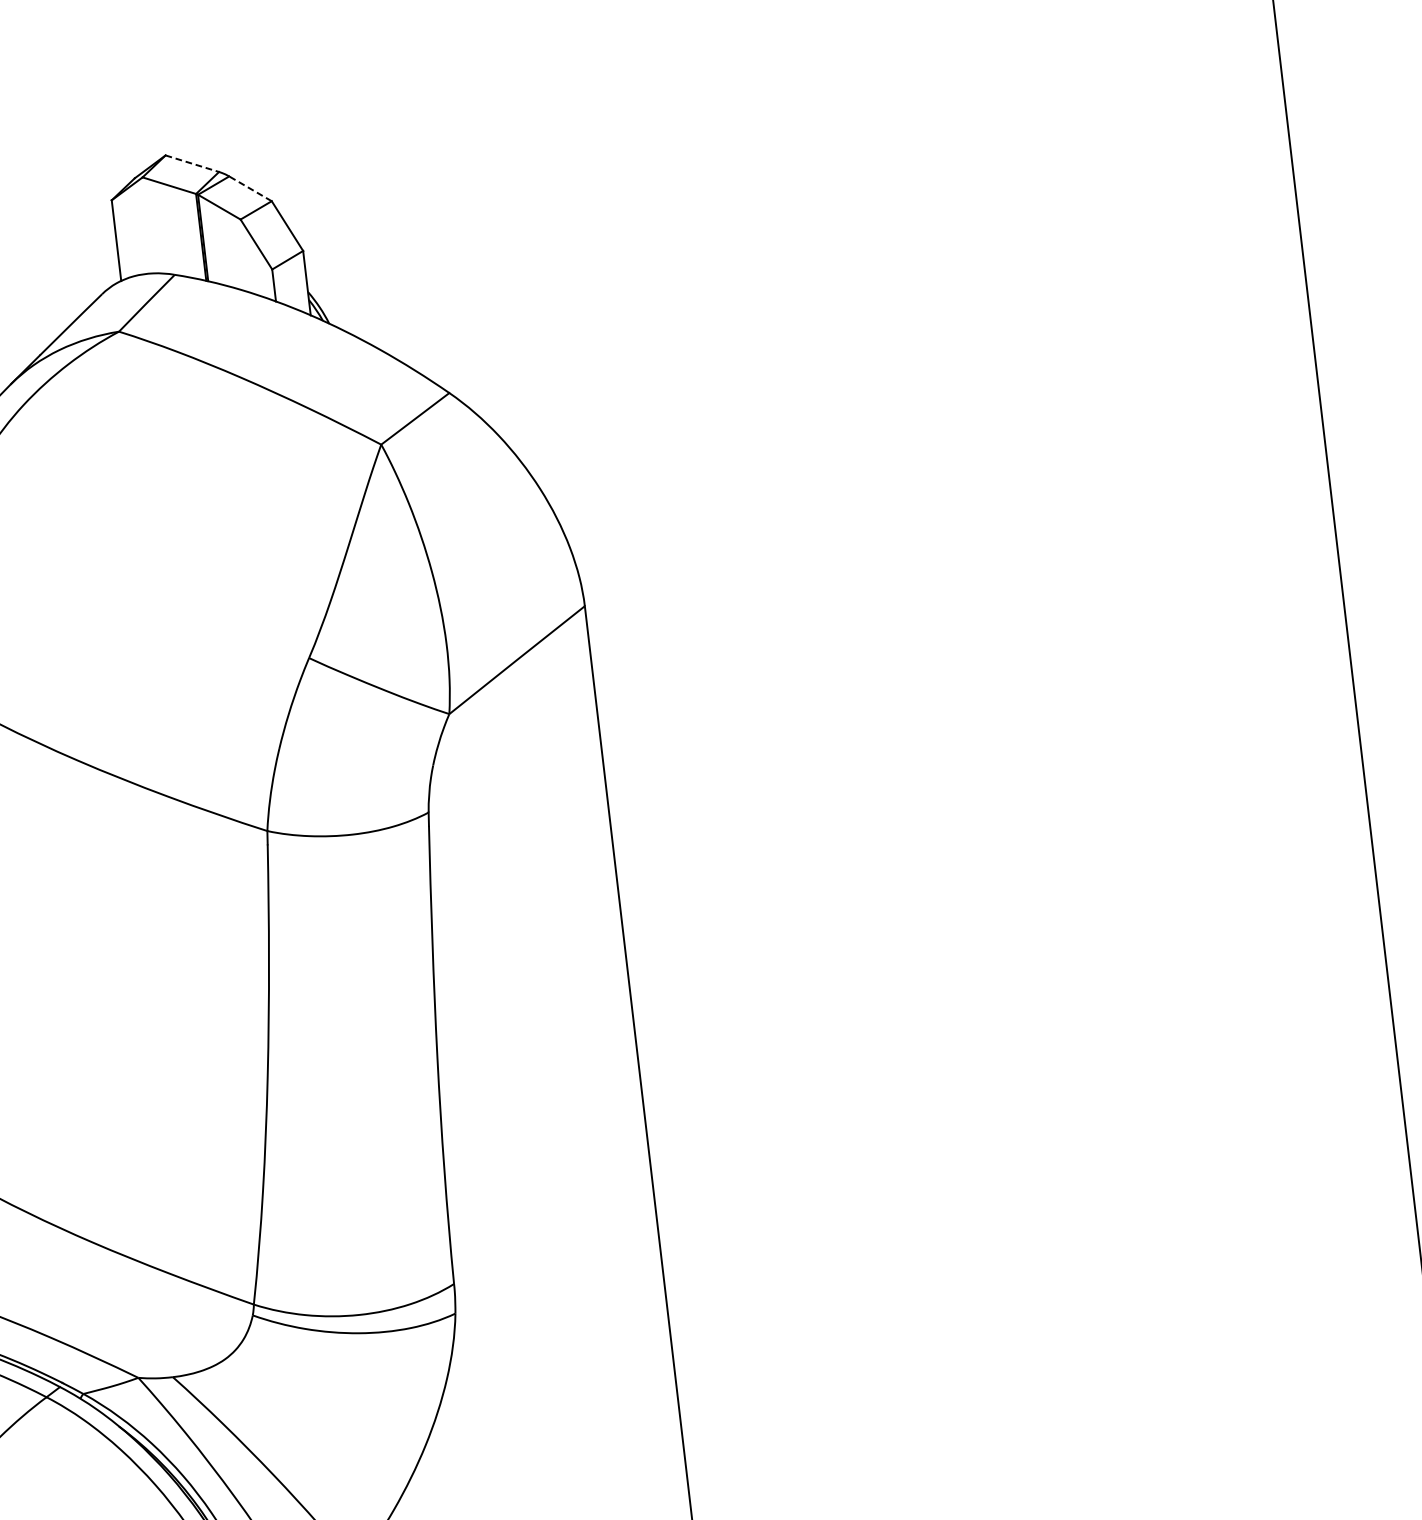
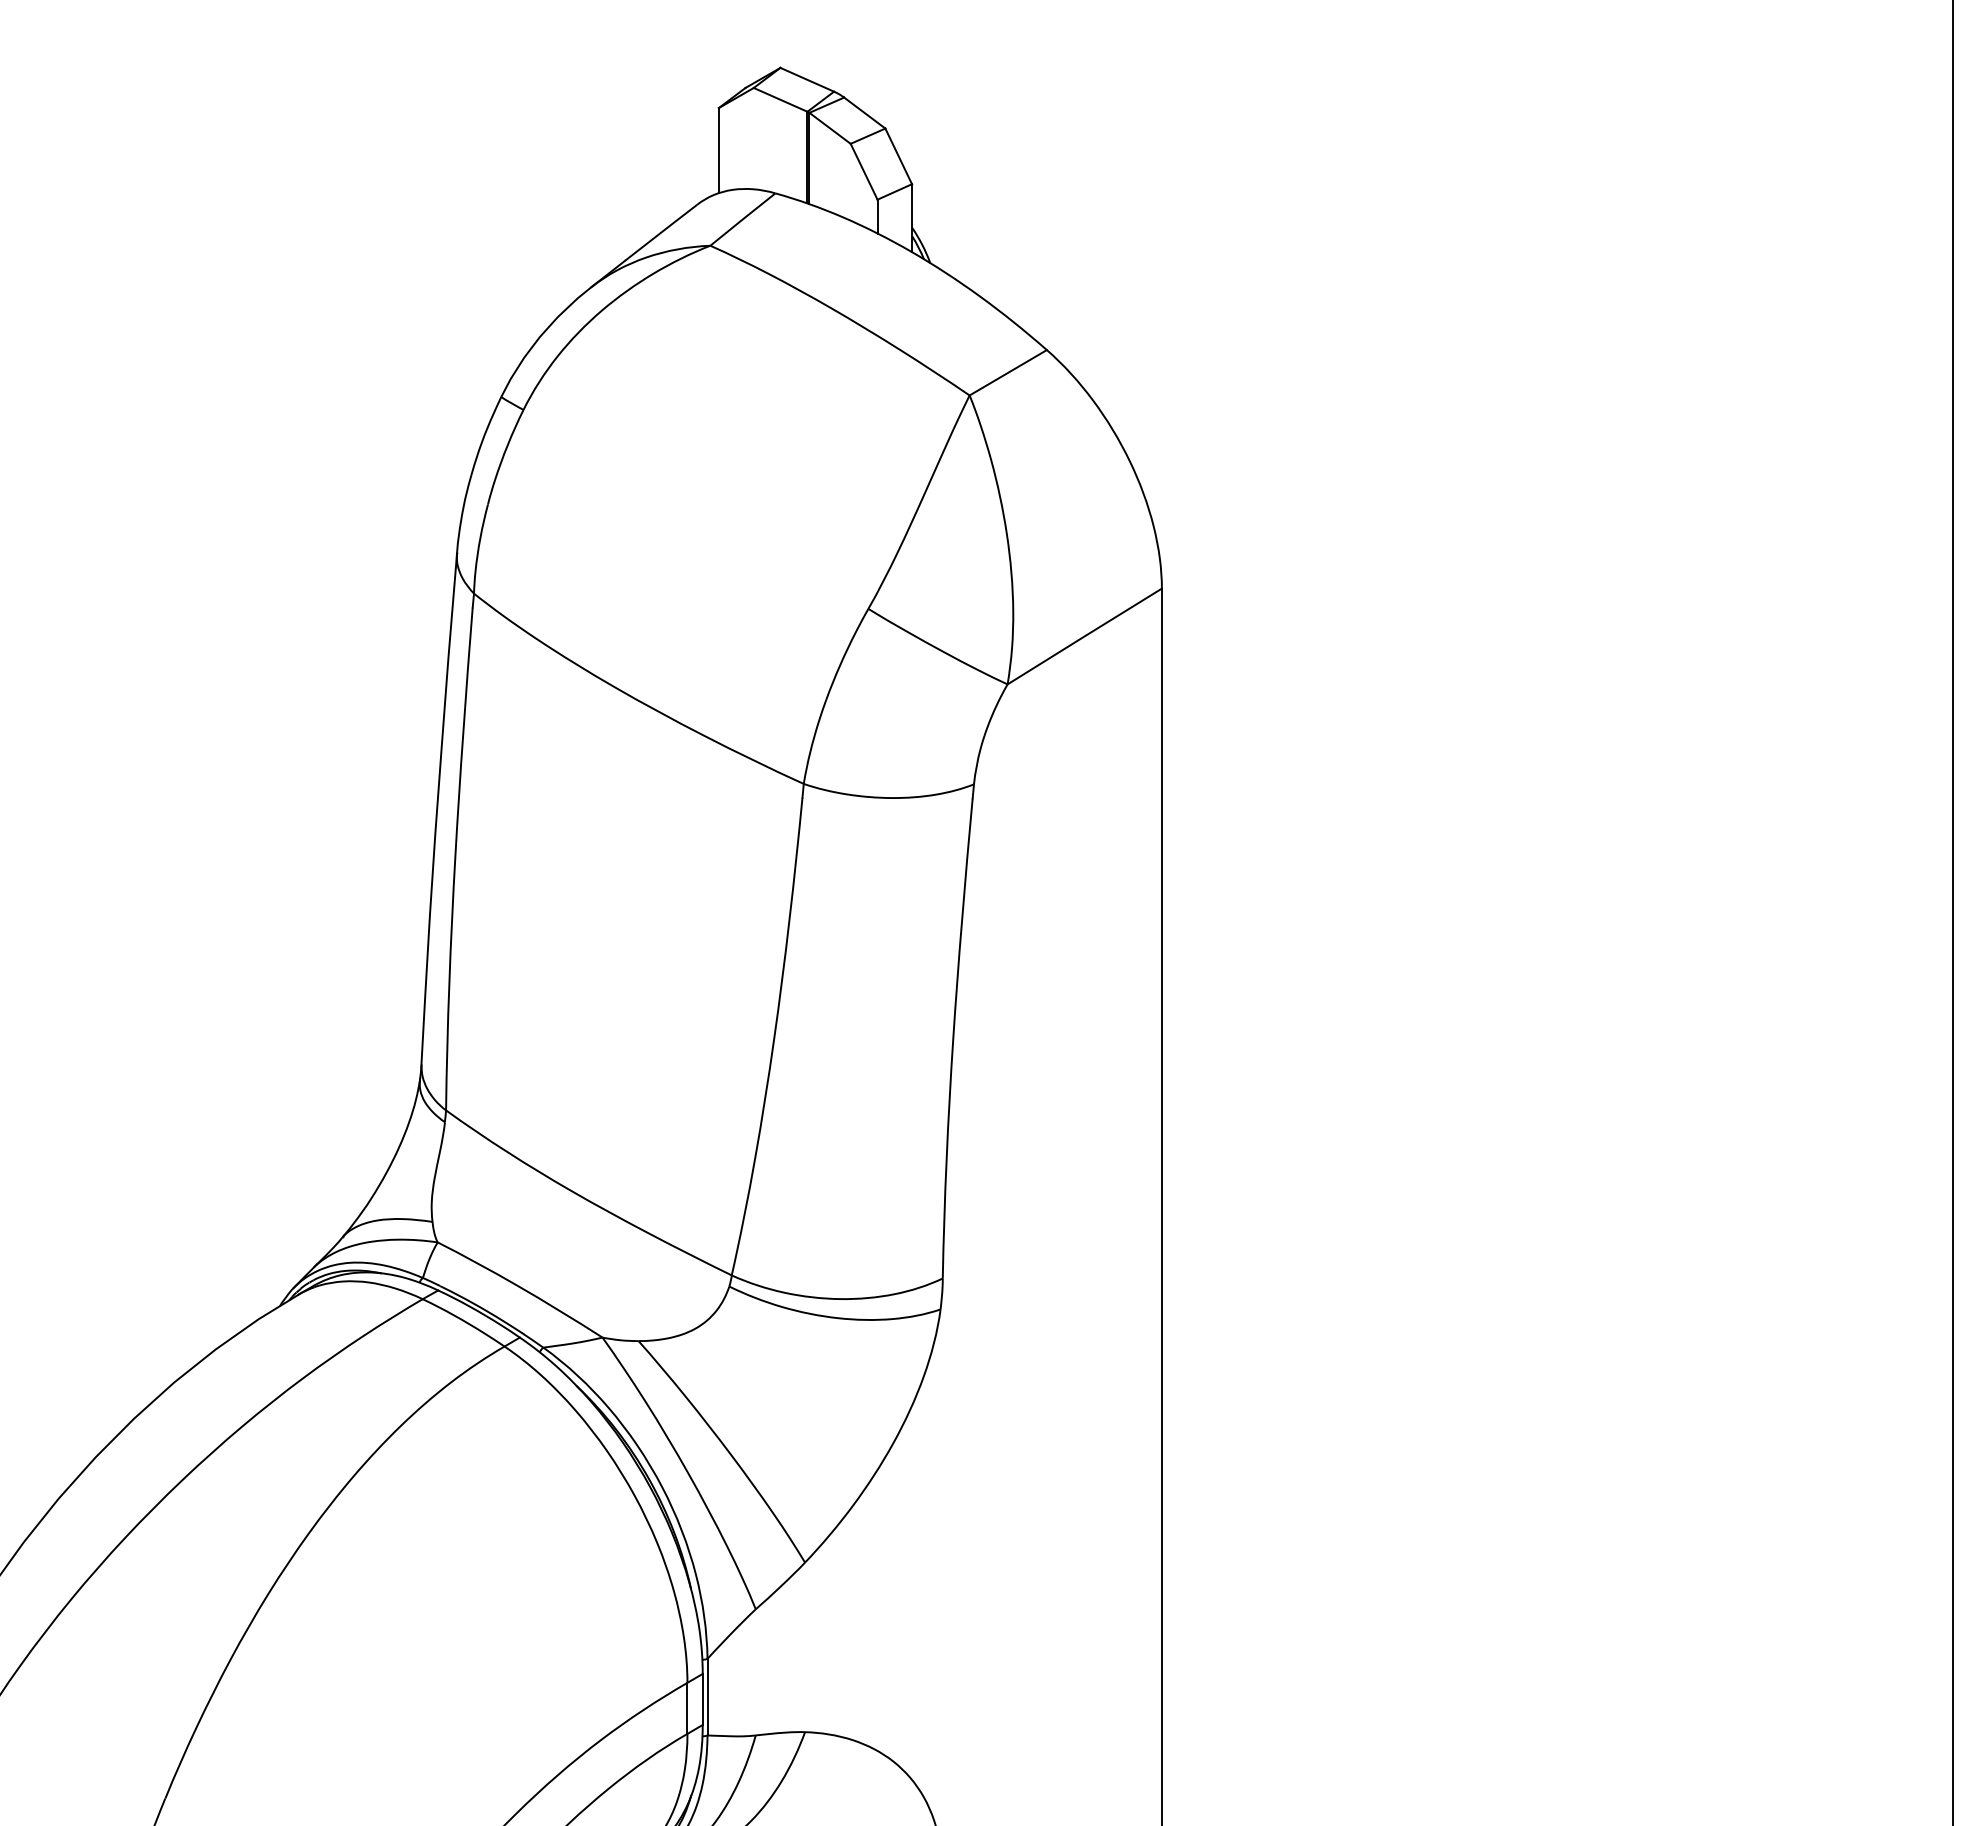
line: (192, 164) -> (807, 80), dashed -> solid
line: (250, 189) -> (864, 113), dashed -> solid

